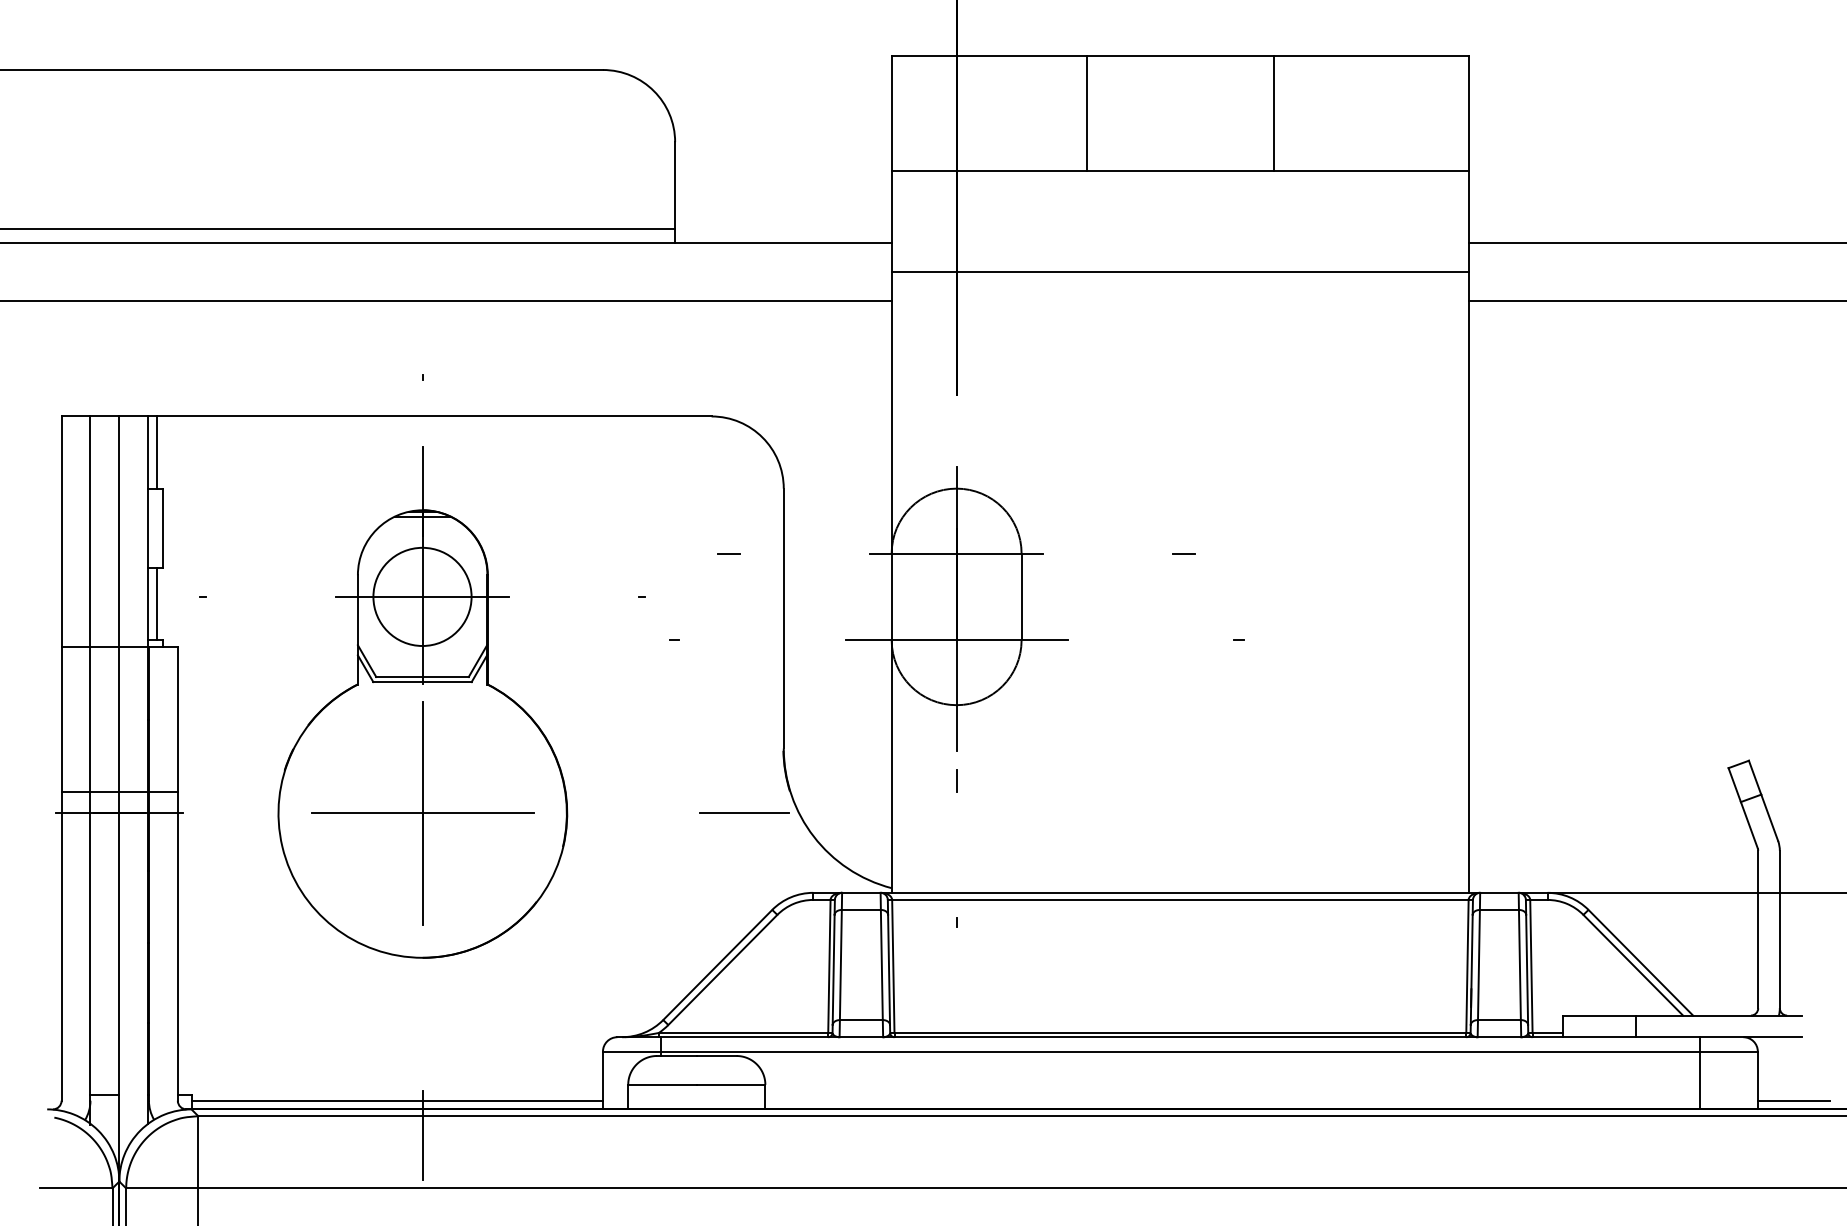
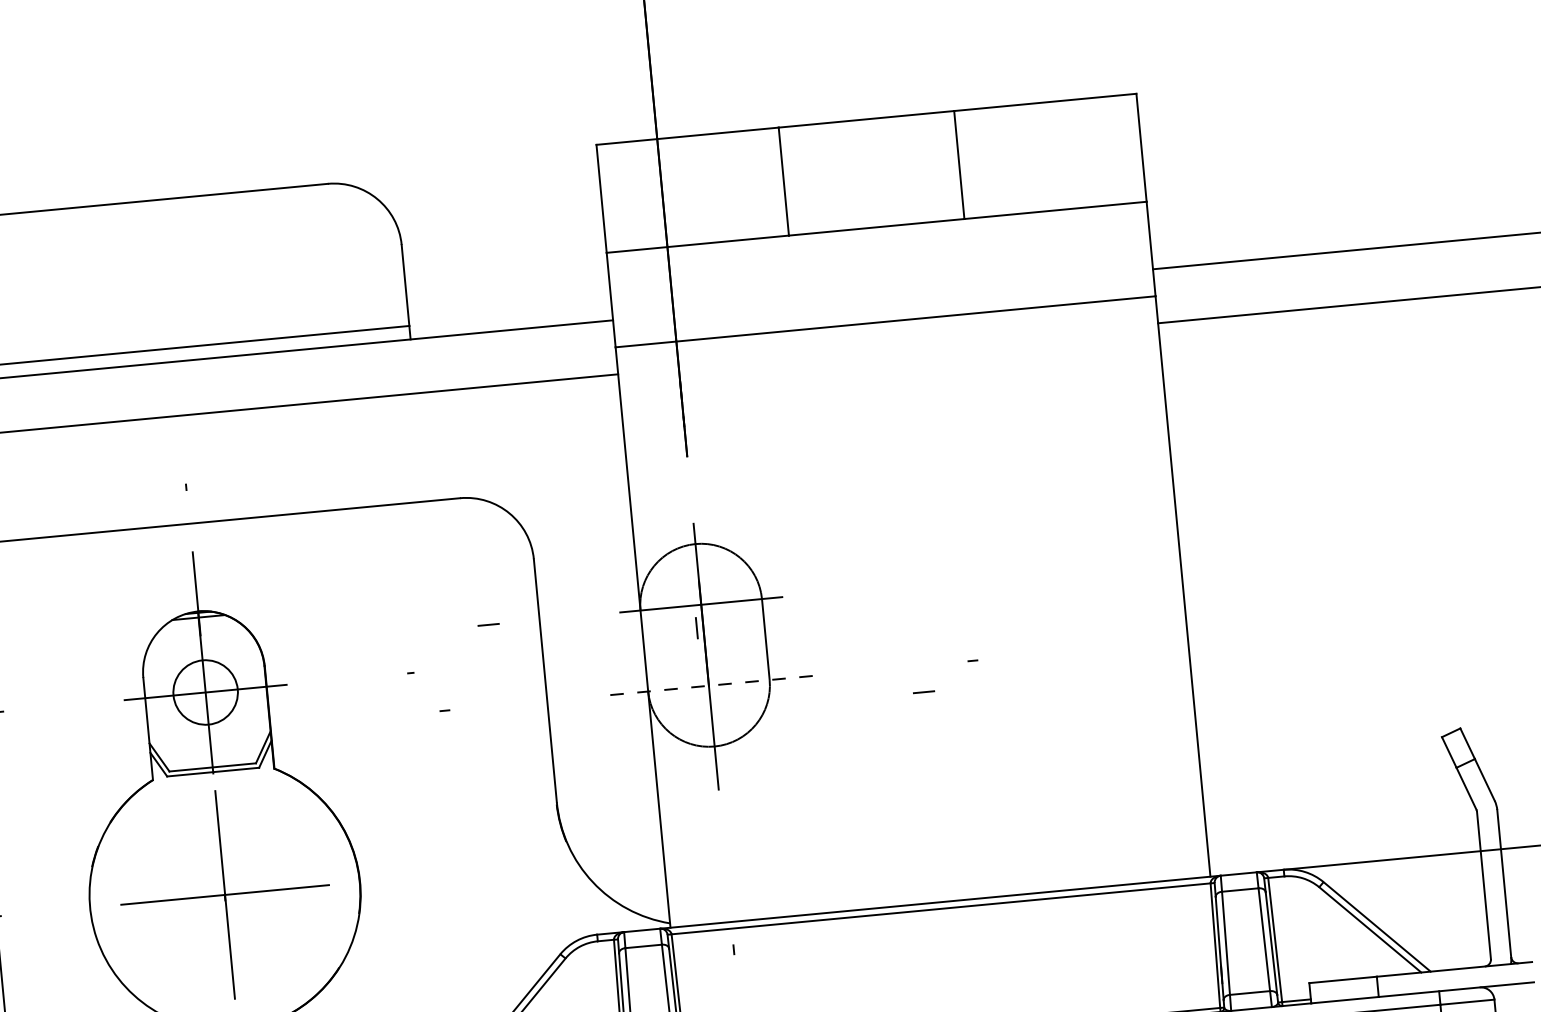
line: (1183, 553) -> (923, 692), moved
circle: (422, 596) -> (205, 692), size x0.7
line: (956, 640) -> (708, 686), solid -> dashed
line: (956, 780) -> (696, 627), moved
line: (744, 813) -> (525, 866), removed

